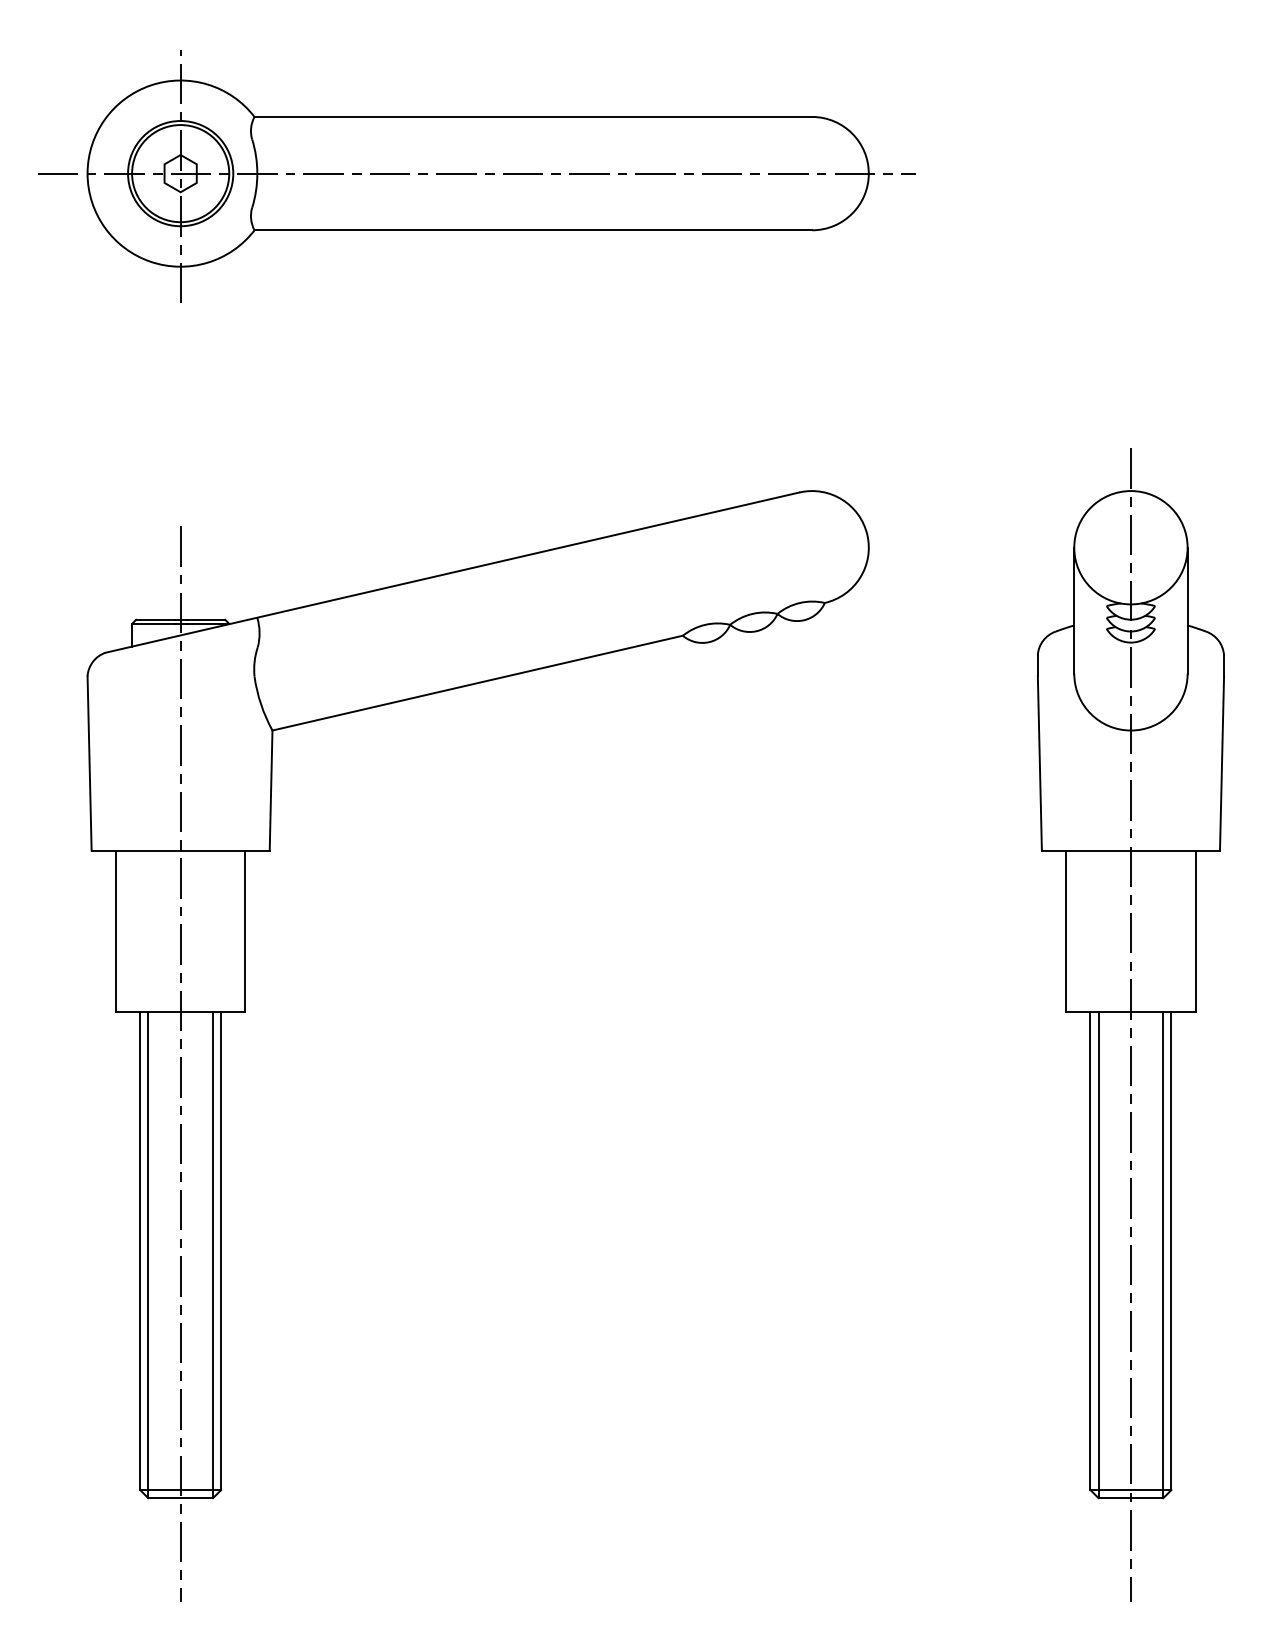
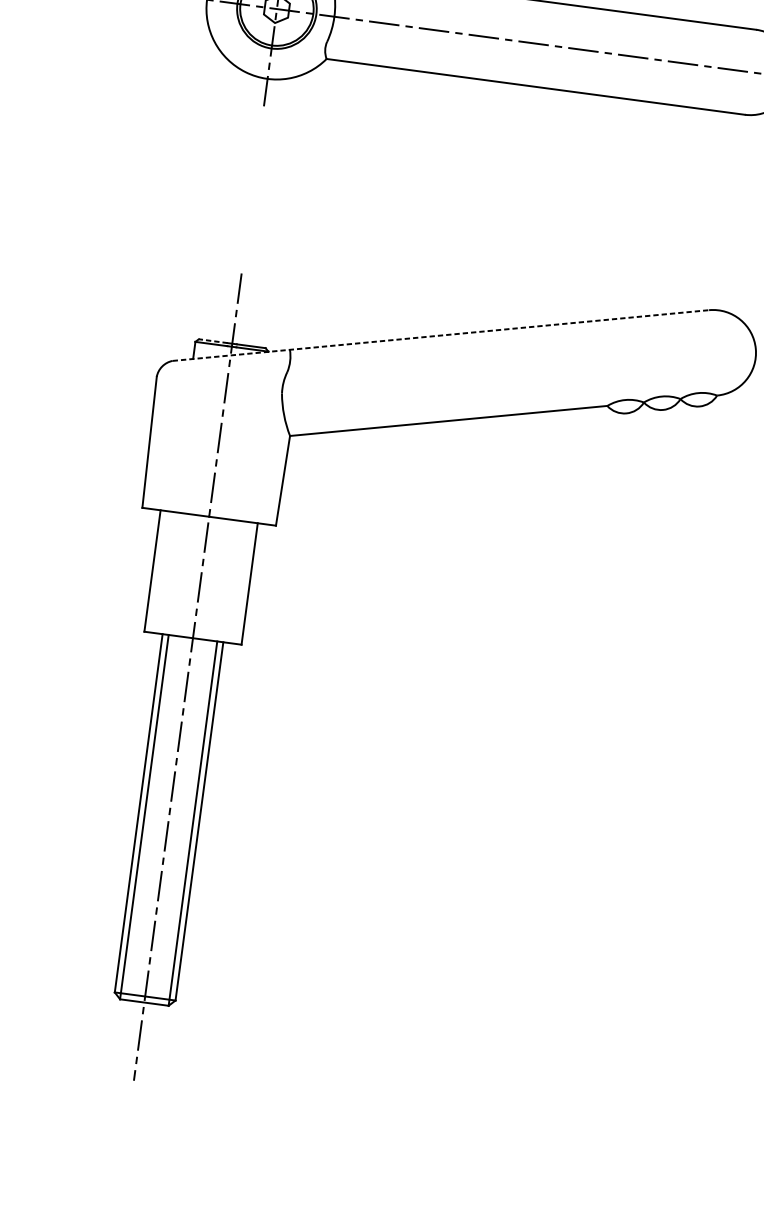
line: (452, 572) -> (440, 335), solid -> dashed
line: (154, 619) -> (212, 340), solid -> dashed

